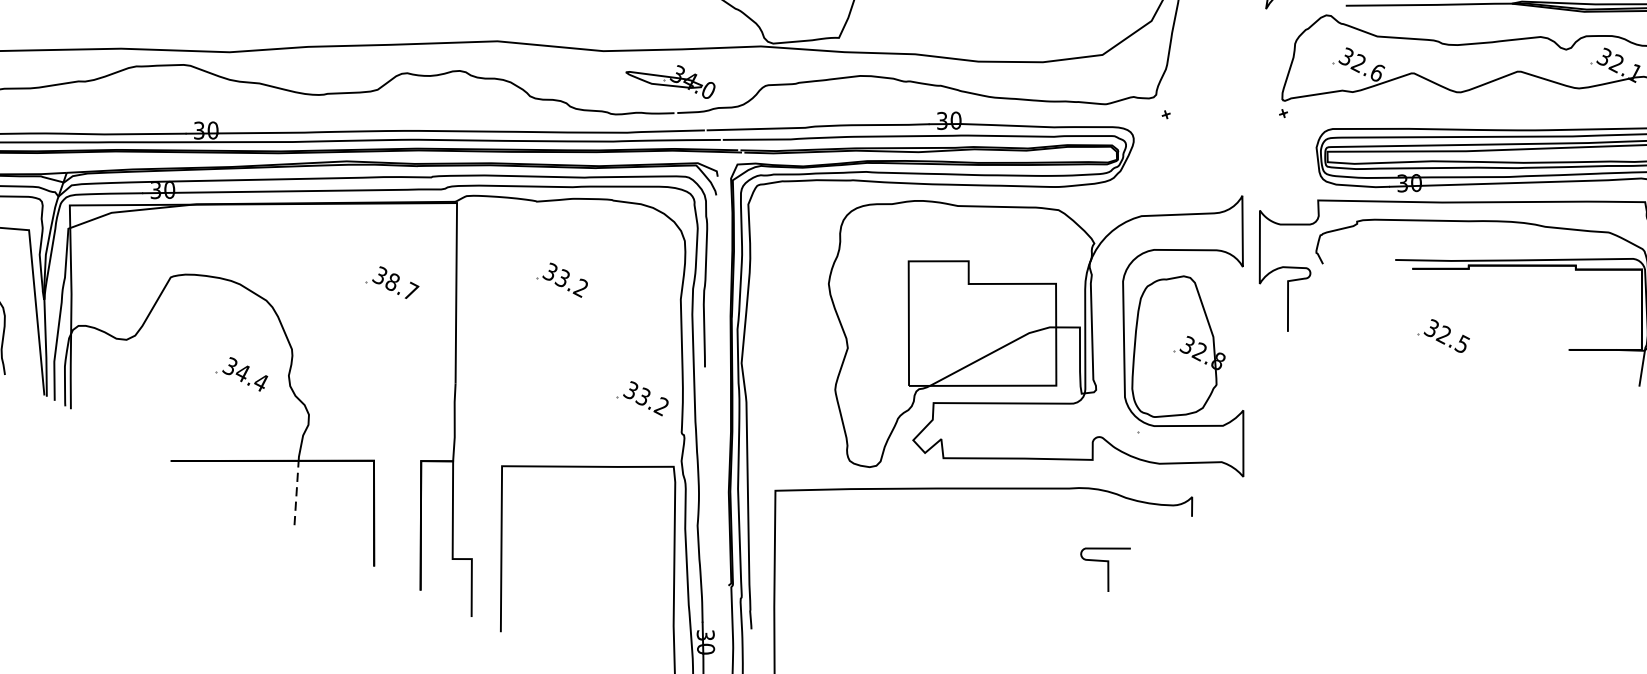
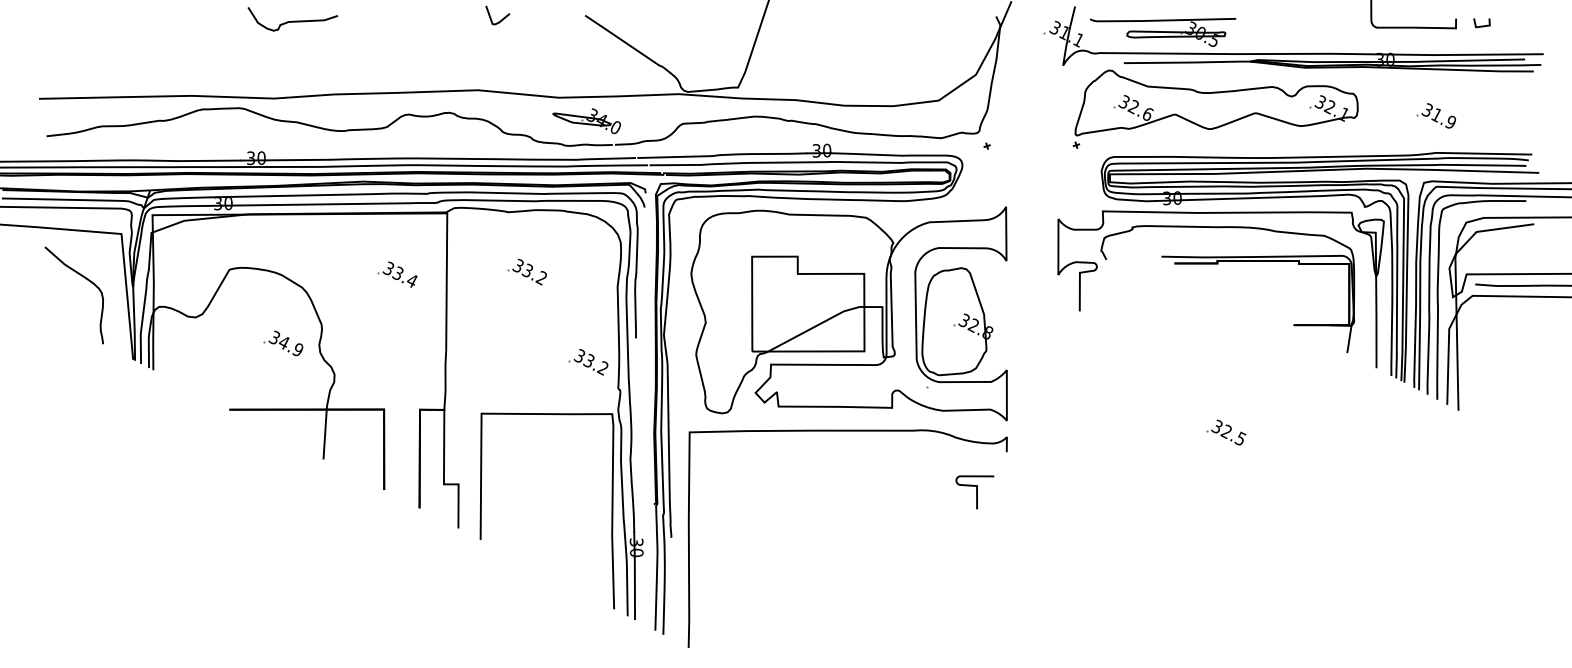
part: (670, 82) -> (586, 121), moved
text: (402, 286) -> (405, 276), 38.7 -> 33.4
part: (1035, 335) -> (848, 313), moved
part: (1443, 335) -> (1226, 432), moved
text: (260, 381) -> (297, 349), 34.4 -> 34.9
line: (297, 493) -> (325, 434), dashed -> solid
curve: (1107, 569) -> (976, 492), moved

